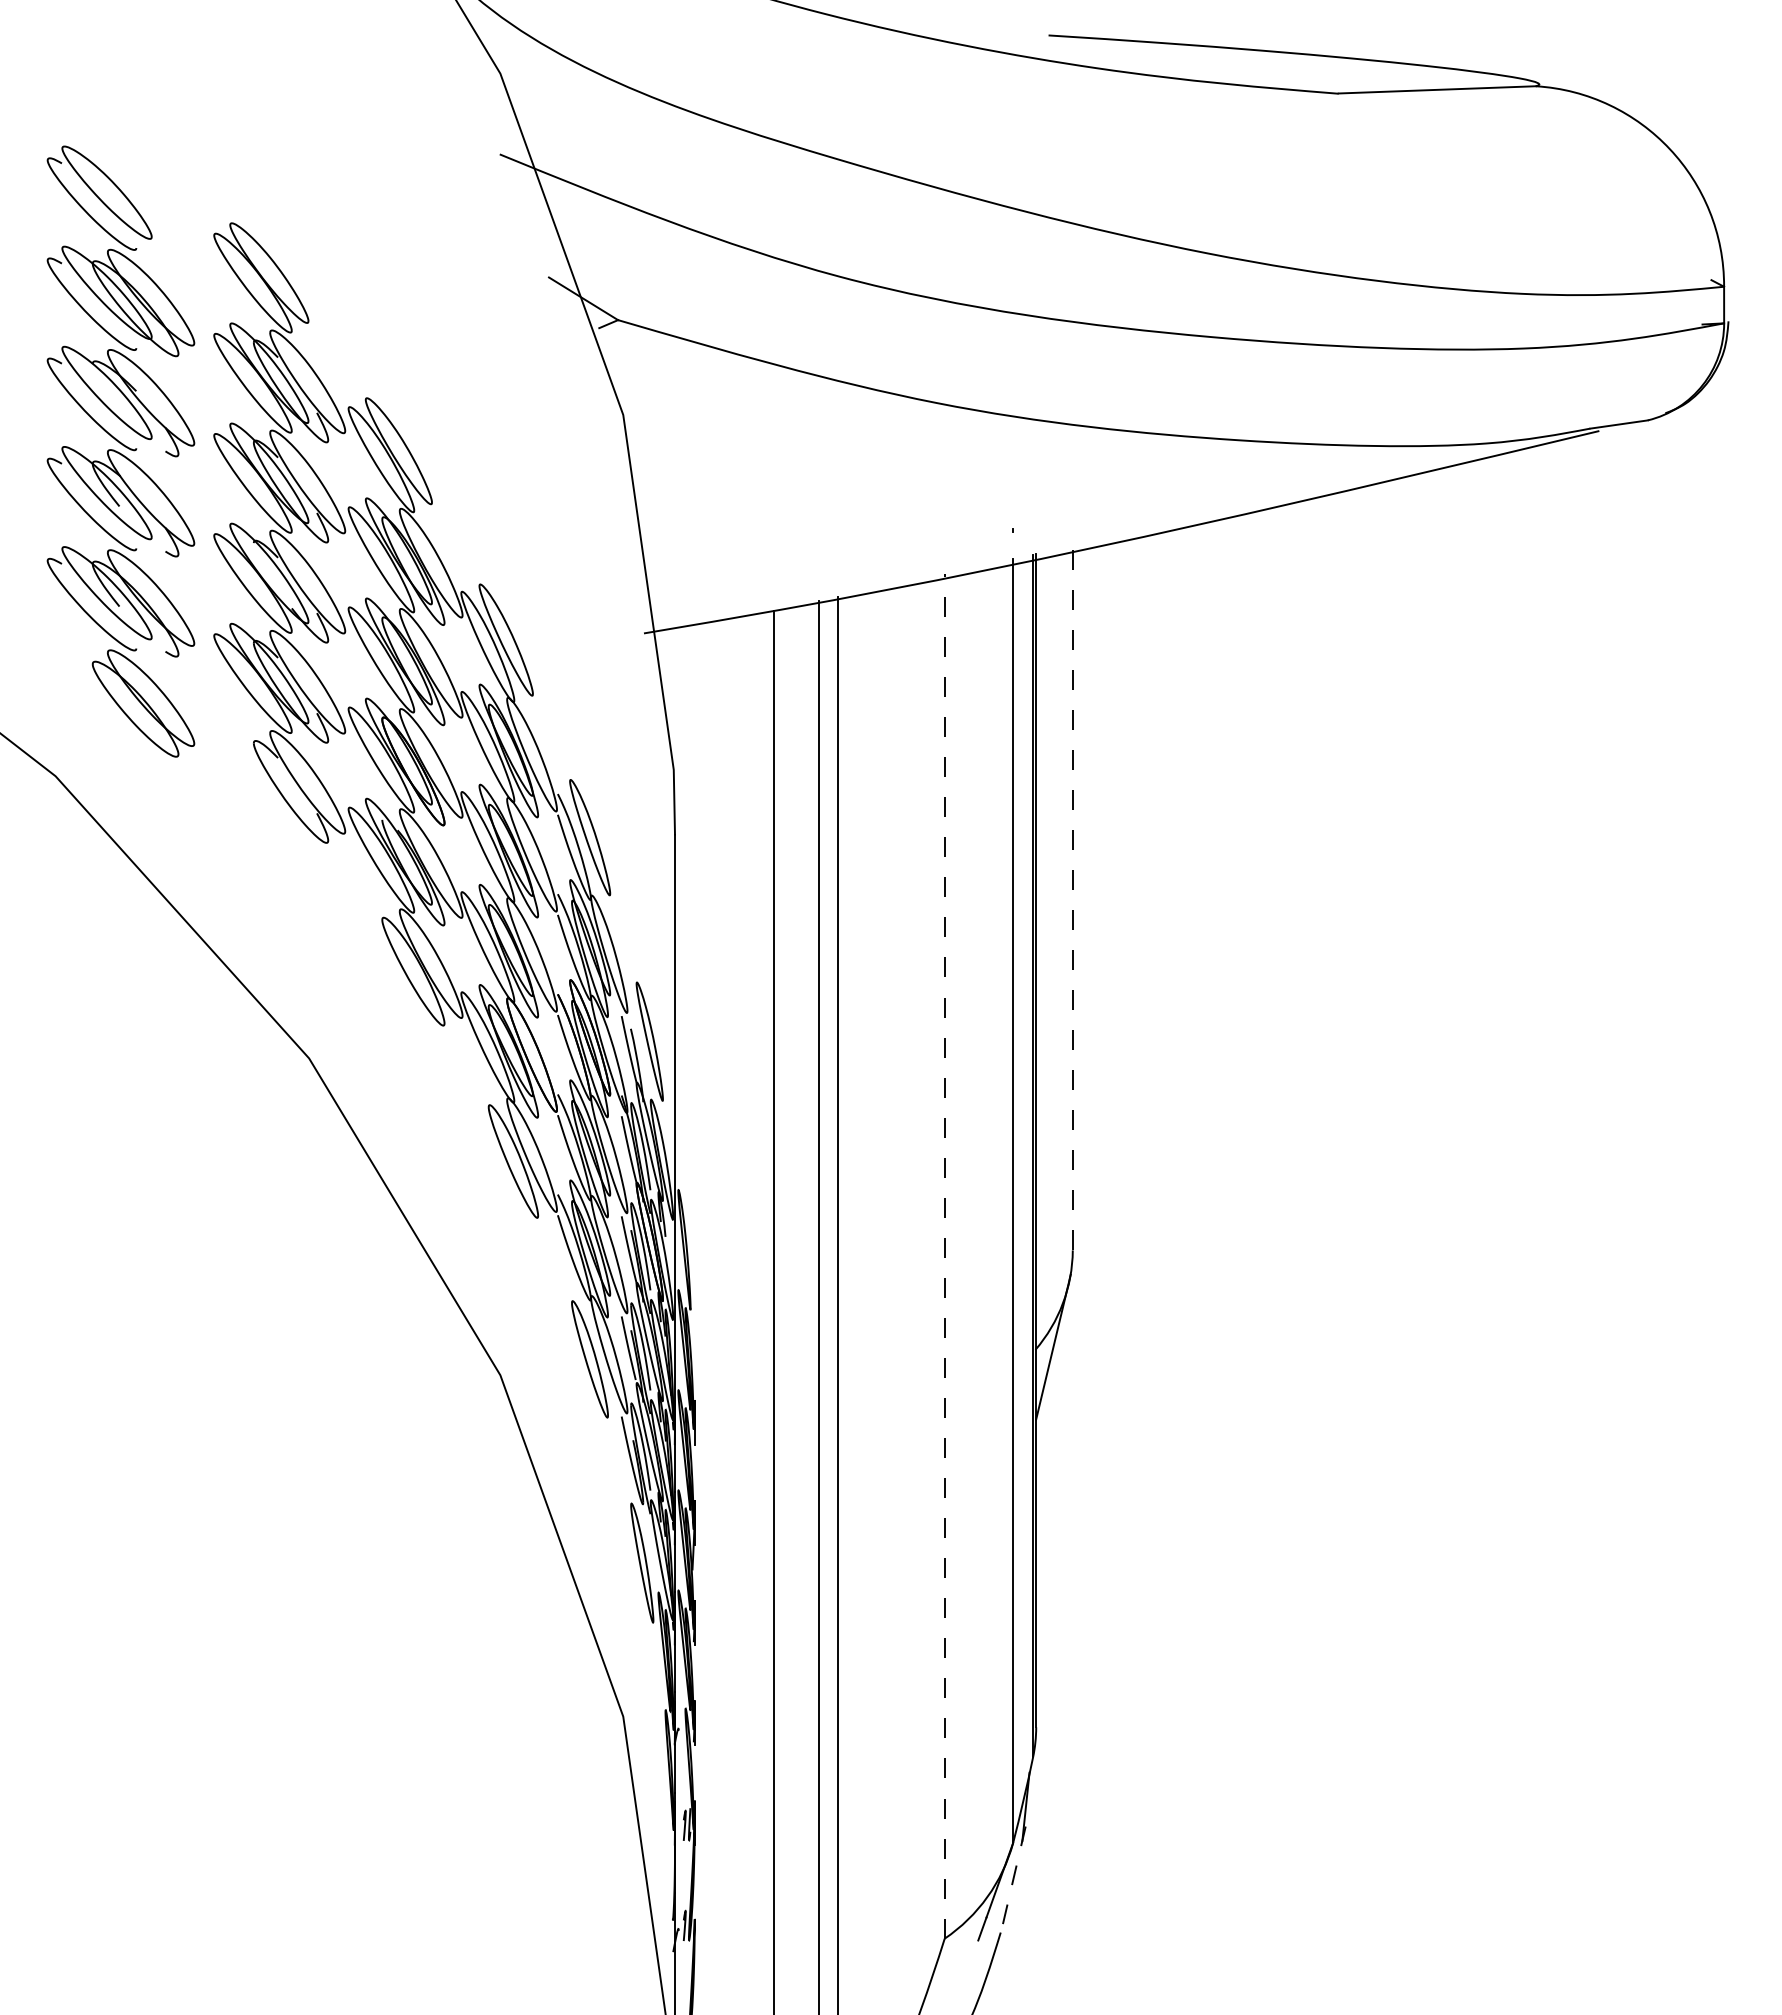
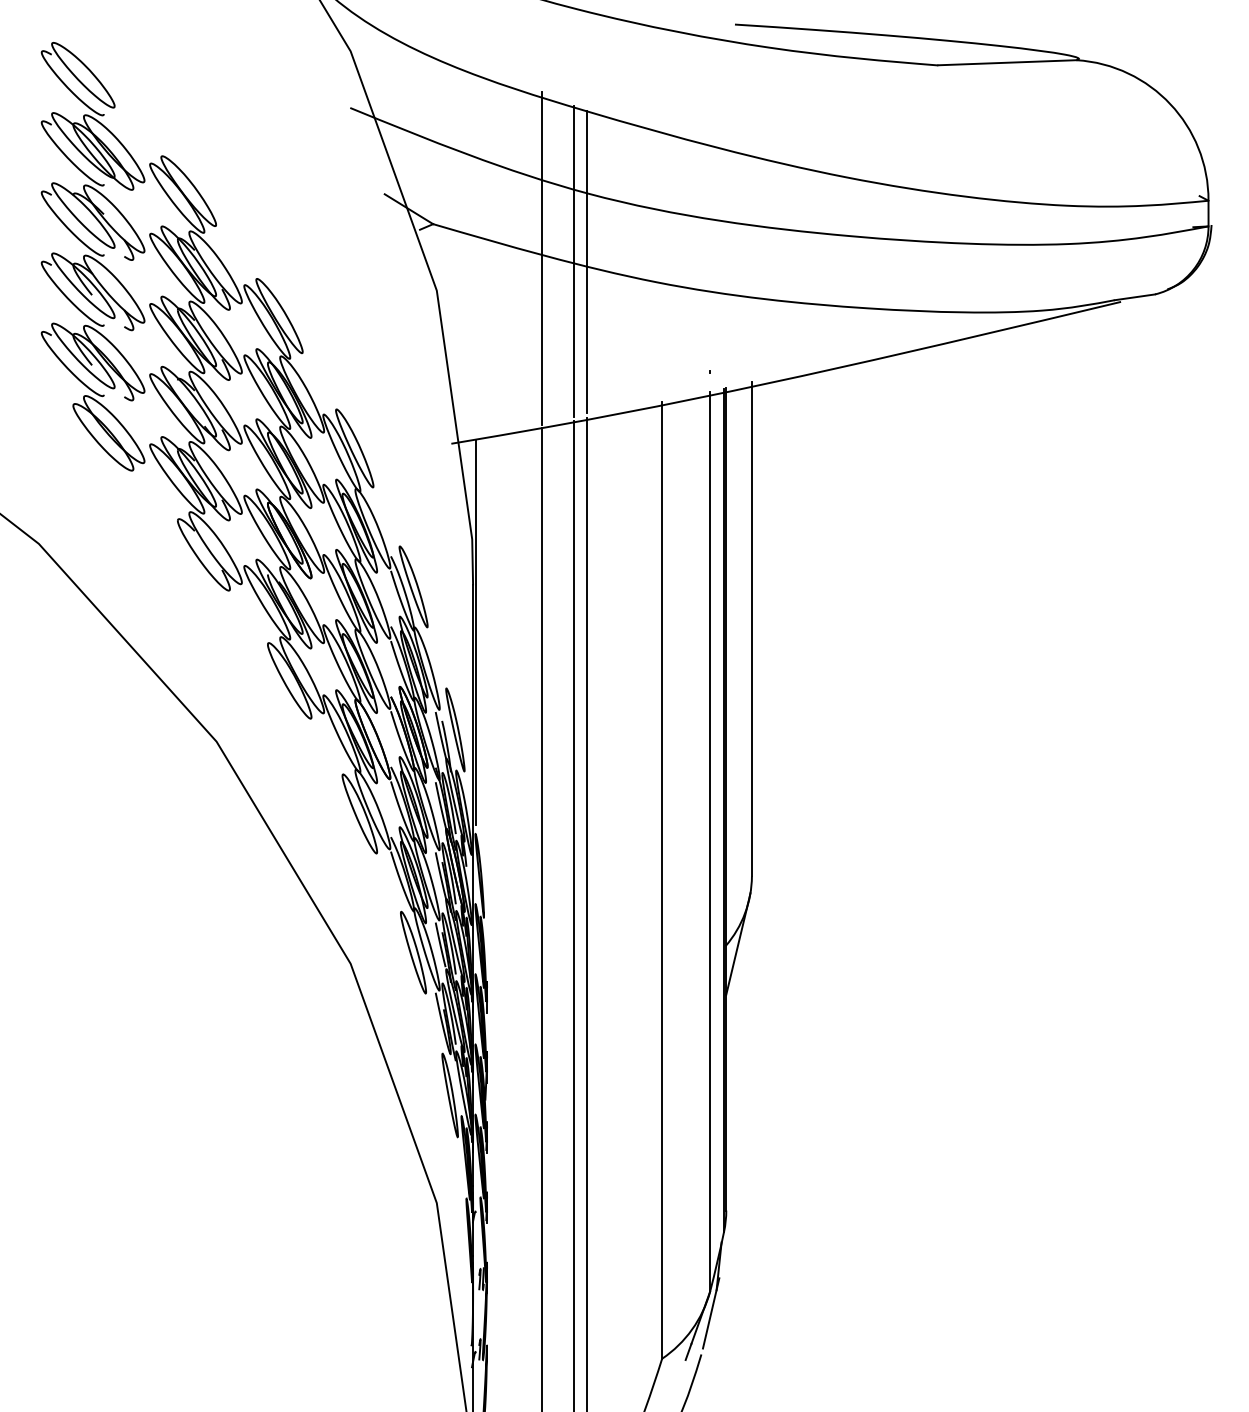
line: (773, 368) -> (542, 258), added
line: (818, 373) -> (573, 261), added
line: (837, 373) -> (586, 261), added
part: (120, 451) -> (92, 256), moved
line: (1072, 897) -> (751, 628), dashed -> solid
line: (678, 901) -> (475, 631), added
line: (944, 1255) -> (662, 879), dashed -> solid
line: (1014, 1873) -> (711, 1313), dashed -> solid

